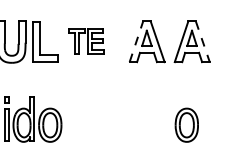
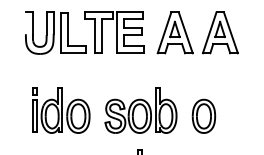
part: (86, 41) -> (114, 32), size x1.67
line: (136, 41) -> (164, 32), dashed -> solid
line: (202, 41) -> (230, 32), dashed -> solid
part: (112, 119) -> (140, 110), added
part: (186, 124) -> (203, 115), moved

